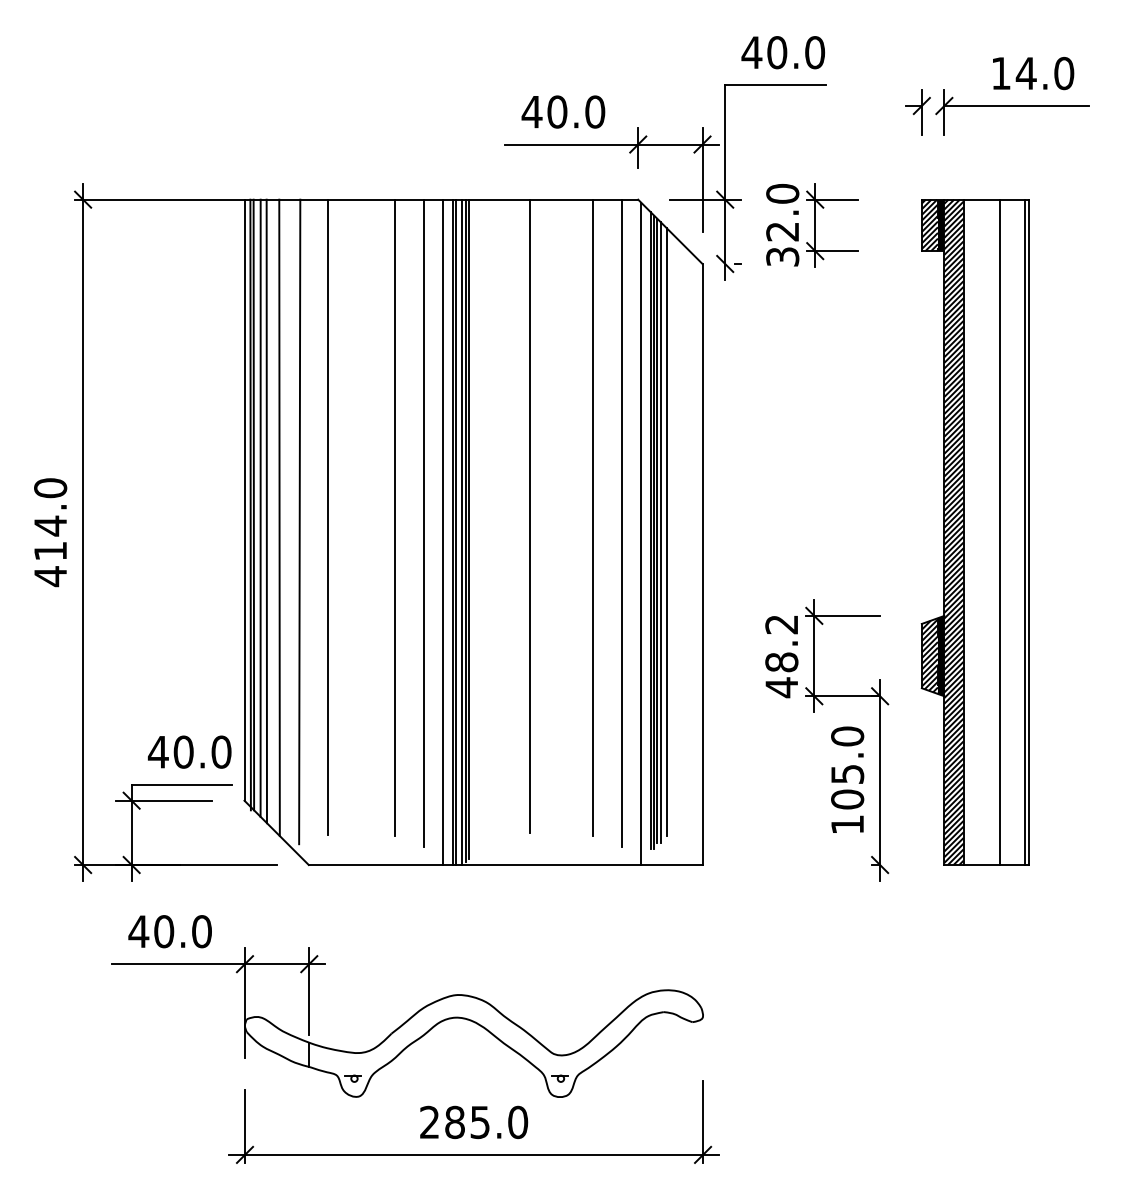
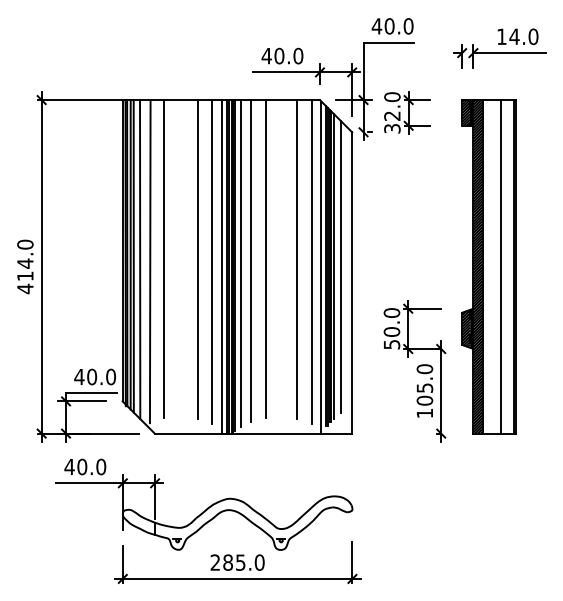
line: (501, 519) -> (251, 260), added
line: (481, 525) -> (241, 263), added
line: (679, 531) -> (340, 266), added
text: (780, 655) -> (391, 328), 48.2 -> 50.0

